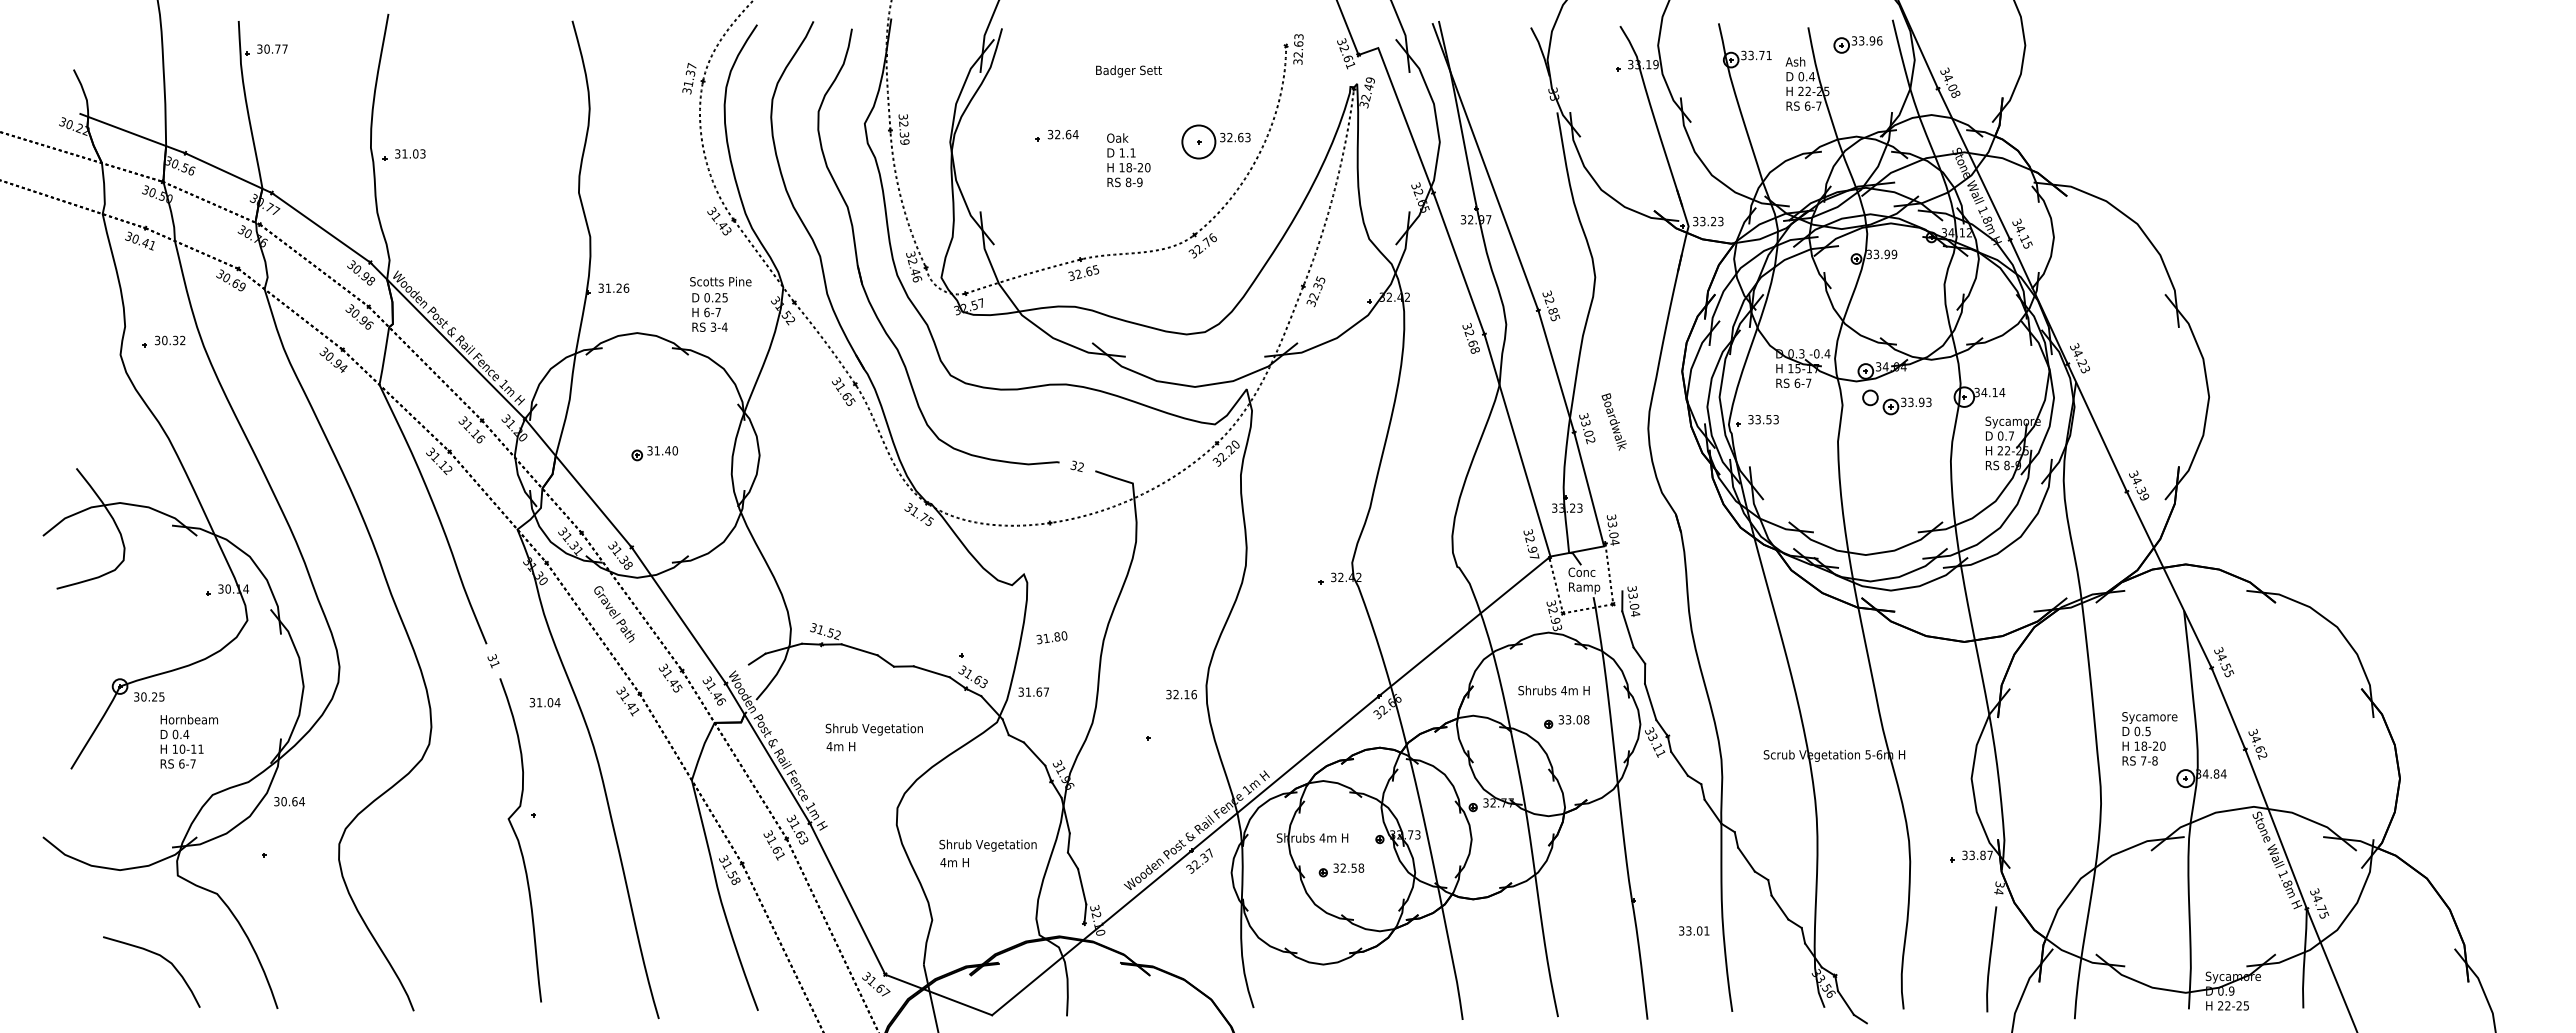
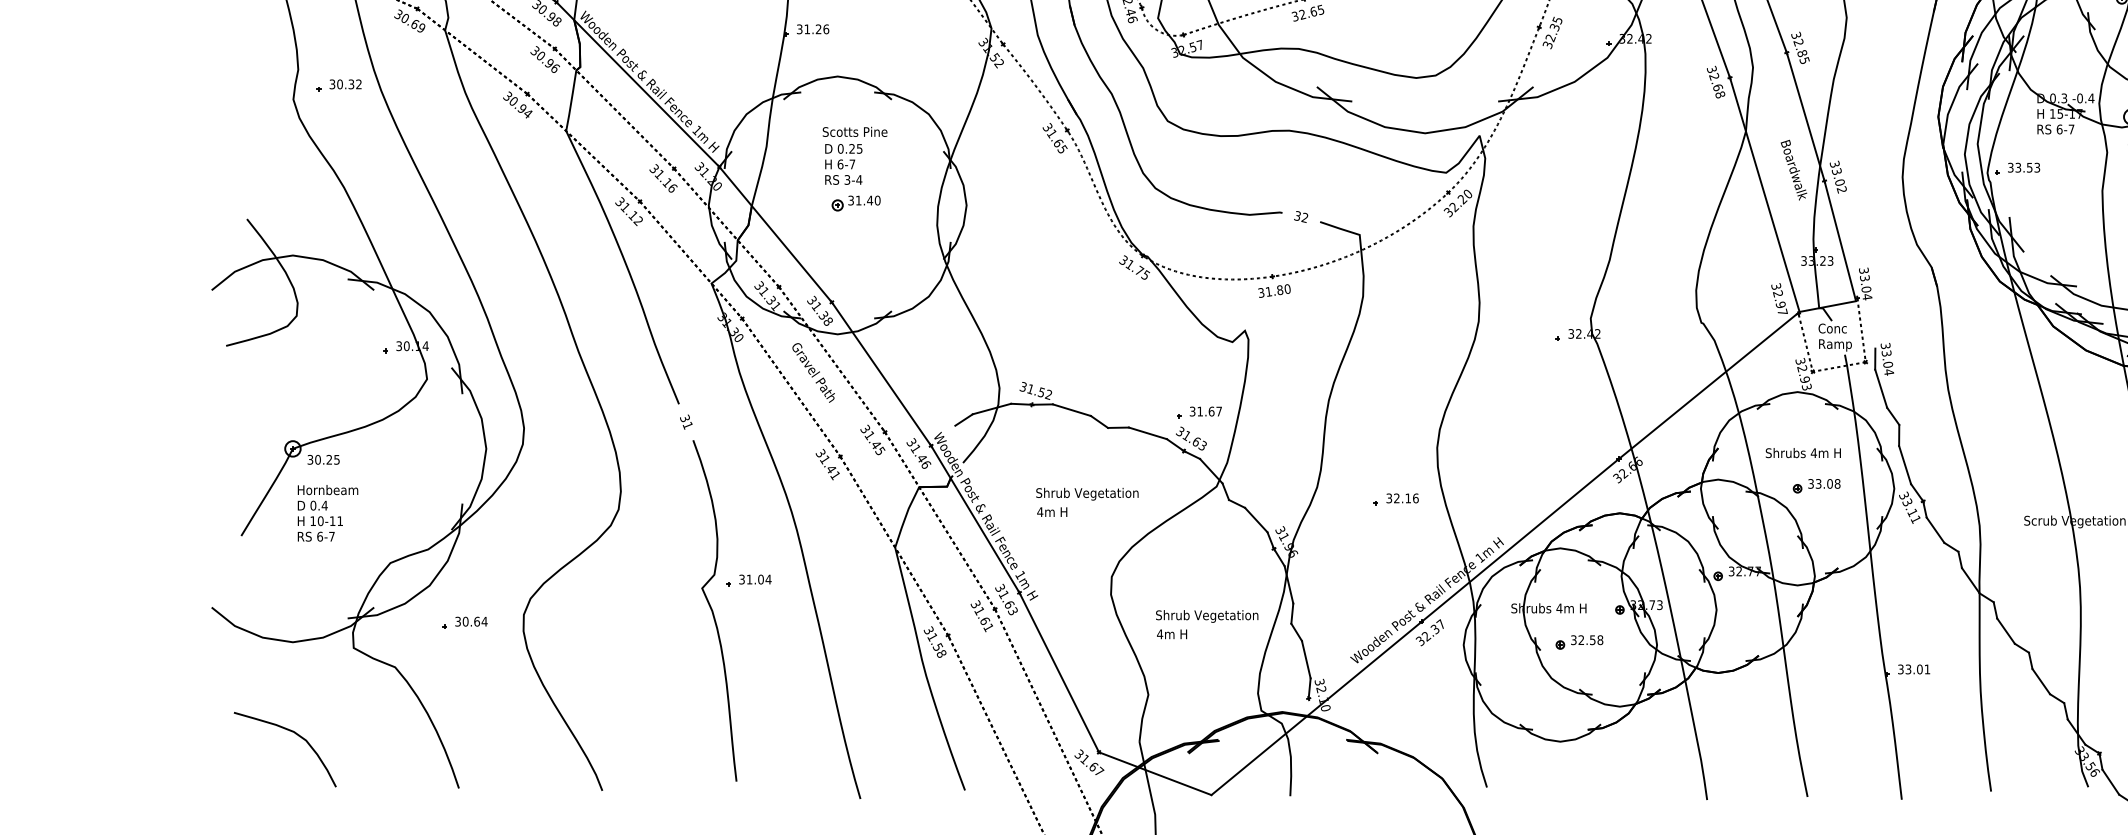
text: (720, 303) -> (854, 154), moved
text: (1613, 421) -> (1793, 169), moved
text: (1051, 637) -> (1273, 290), moved
text: (1033, 691) -> (1205, 410), moved
text: (1181, 694) -> (1402, 498), moved
text: (544, 702) -> (754, 579), moved
text: (188, 741) -> (327, 513), moved
text: (289, 801) -> (471, 621), moved
text: (1694, 930) -> (1914, 668), moved
curve: (159, 956) -> (293, 733), moved

